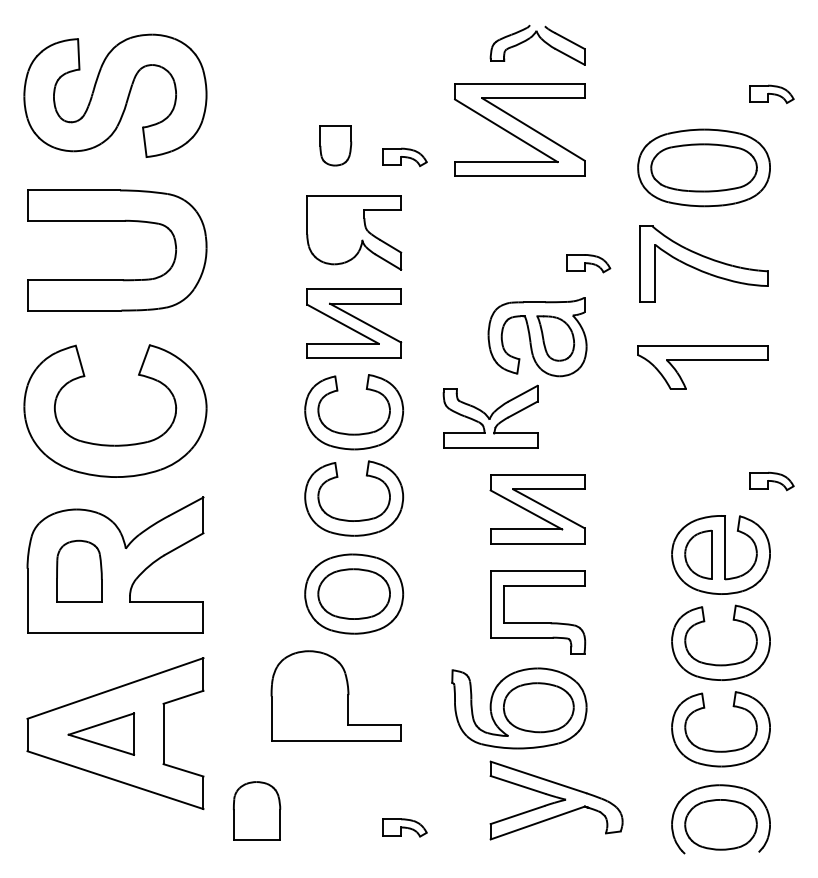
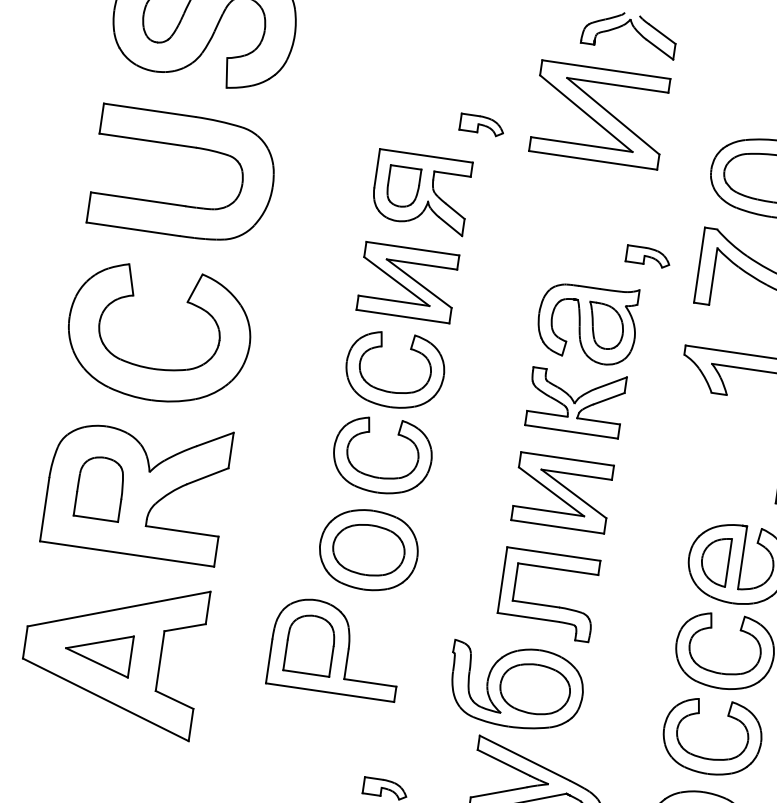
part: (335, 145) -> (403, 186), moved
part: (490, 416) -> (575, 400), moved
part: (256, 810) -> (310, 644), moved

